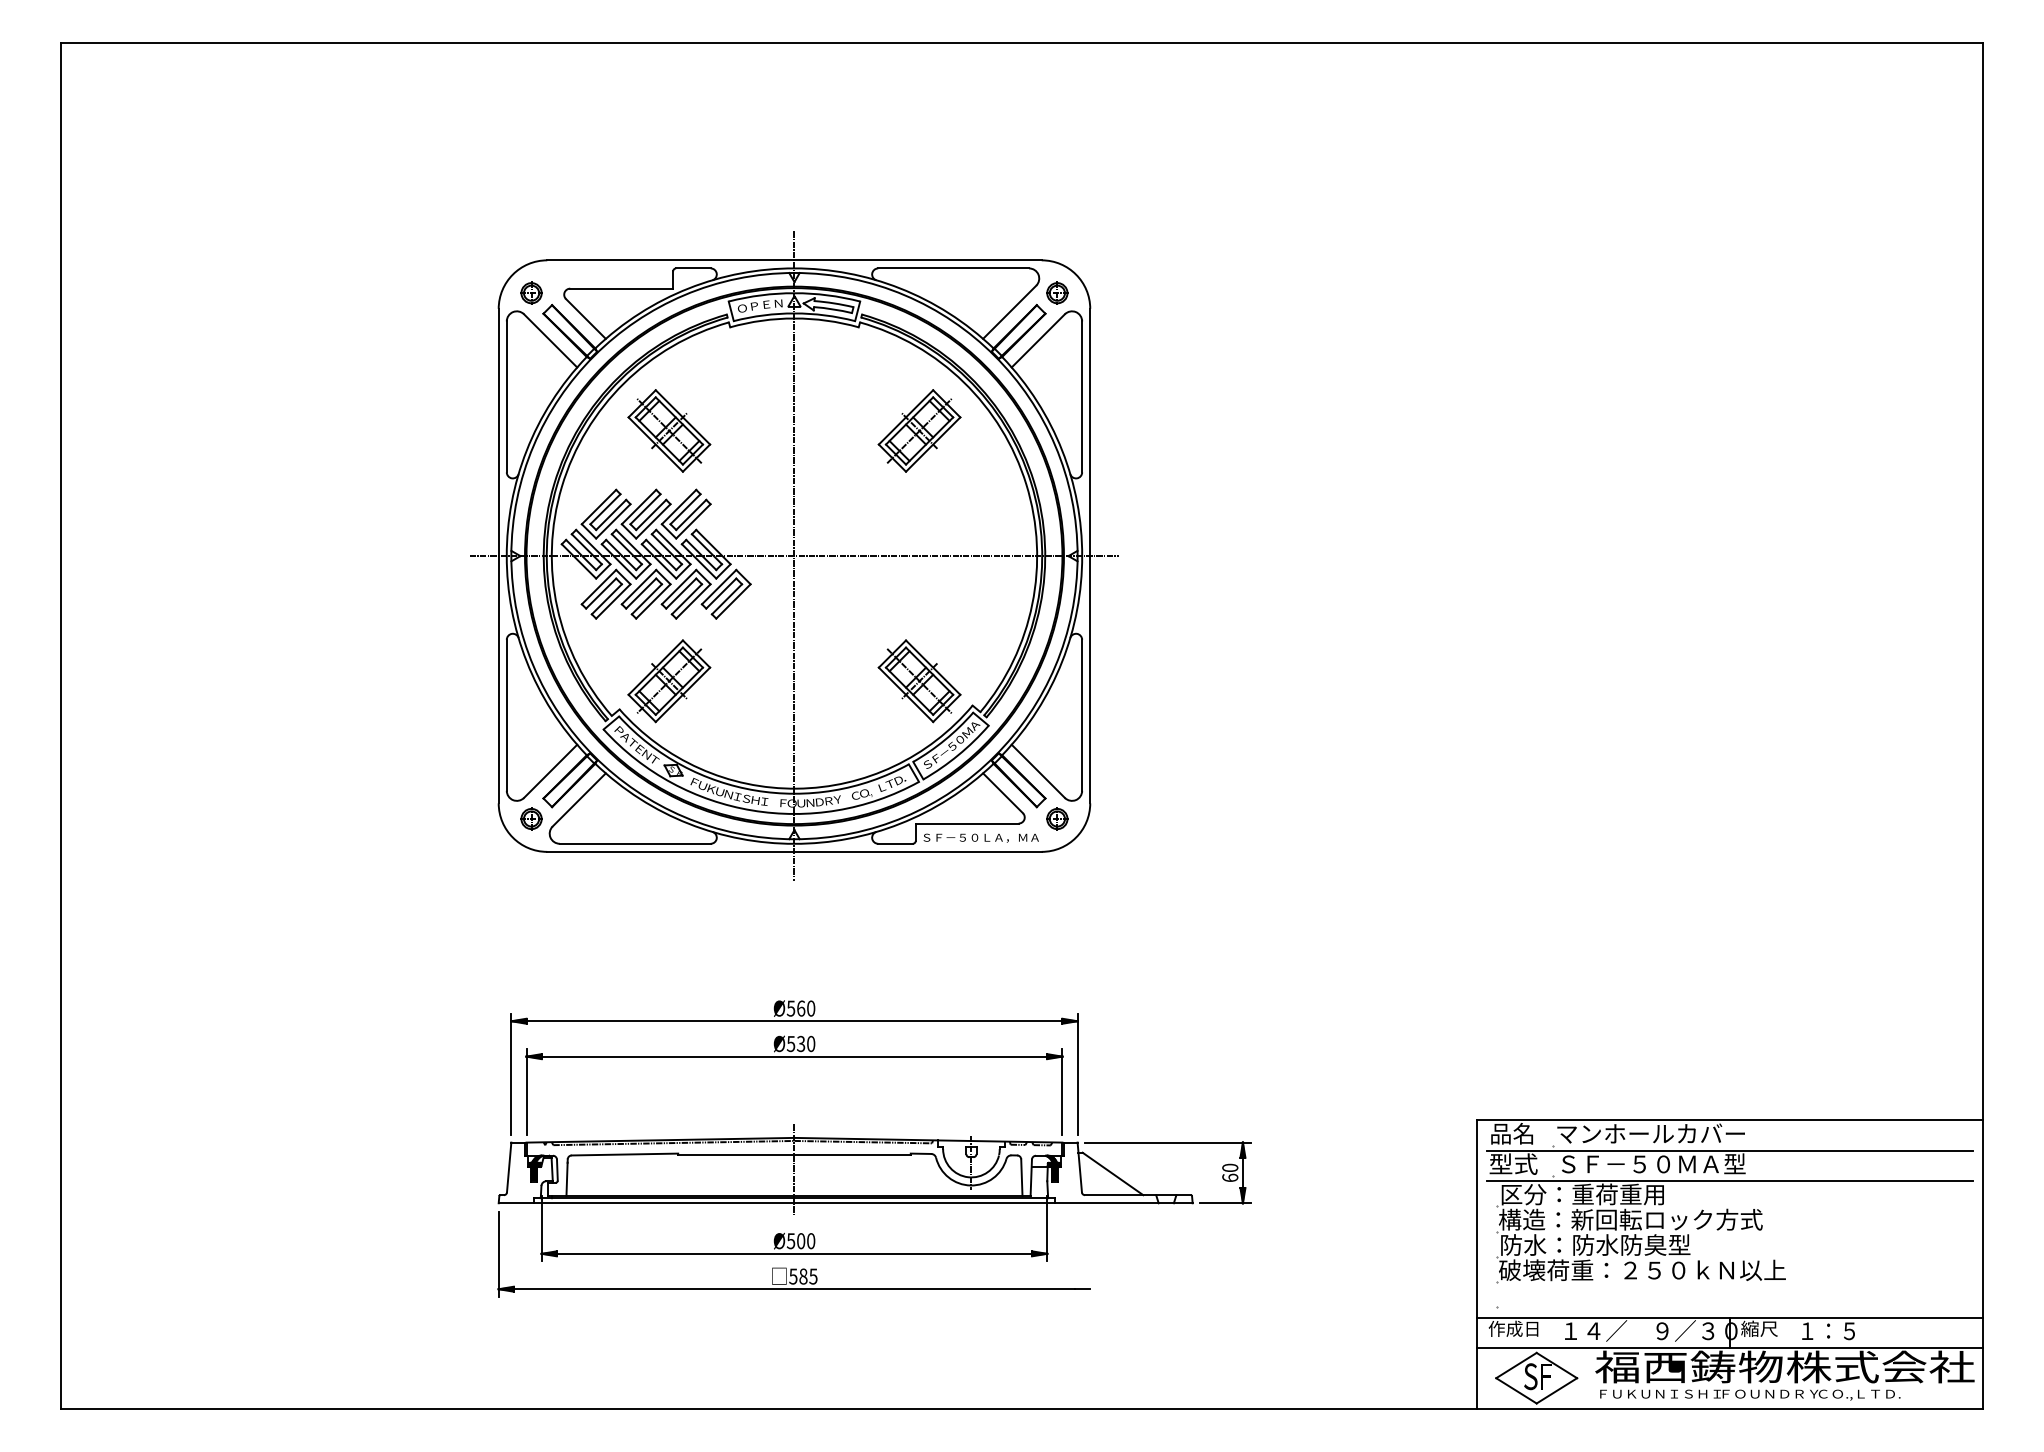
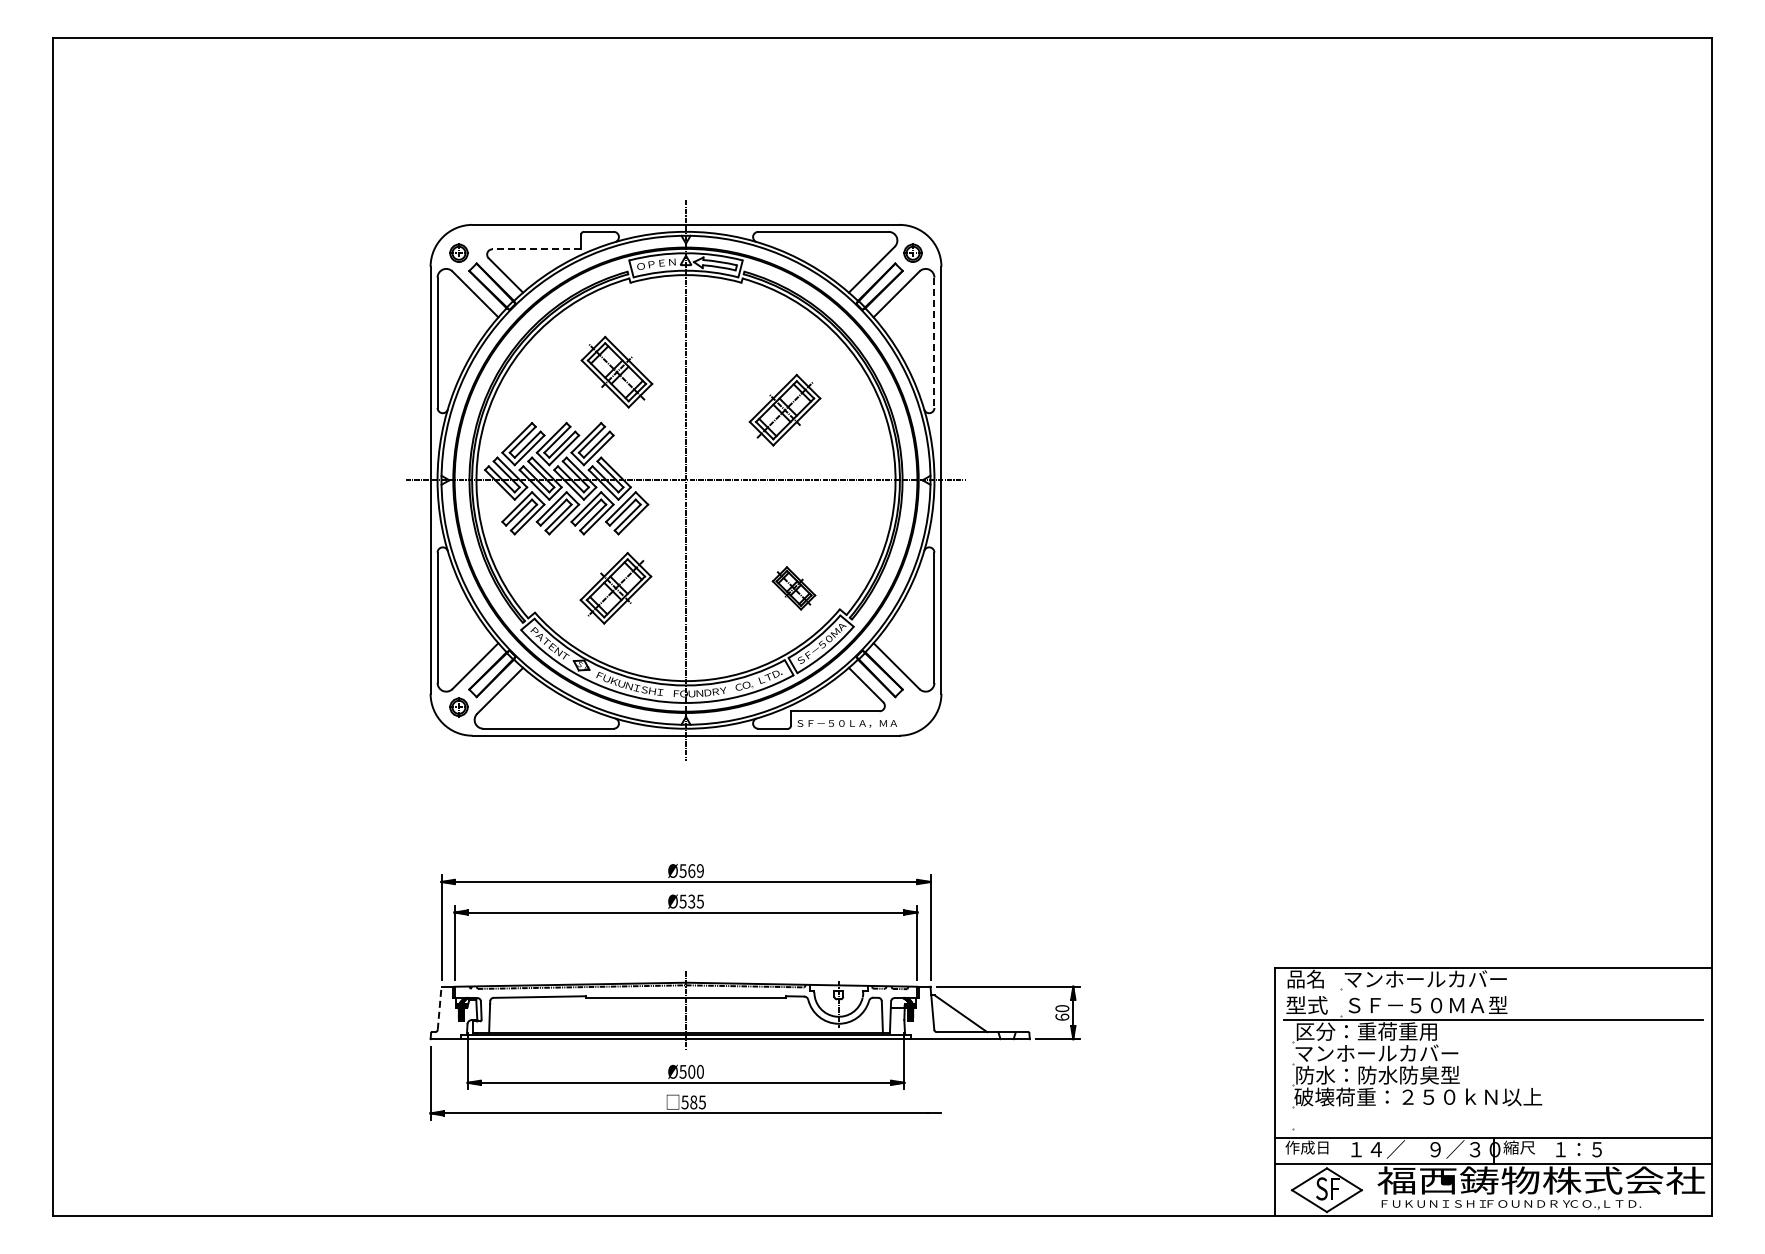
line: (621, 288) -> (536, 249), solid -> dashed
line: (1082, 397) -> (934, 343), solid -> dashed
part: (668, 430) -> (616, 371), moved
part: (918, 430) -> (784, 409), moved
part: (668, 681) -> (615, 588), moved
part: (918, 681) -> (793, 588), size x0.6
part: (1056, 819) -> (912, 707), removed
text: (810, 1007) -> (699, 870), Ø560 -> Ø569
text: (810, 1043) -> (699, 901), Ø530 -> Ø535
line: (1729, 1150) -> (1493, 993), removed
line: (509, 1167) -> (439, 1008), solid -> dashed
text: (1631, 1218) -> (1408, 1052), 構造：新回転ロック方式 -> マンホールカバー

